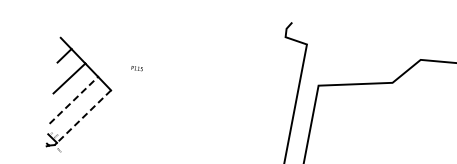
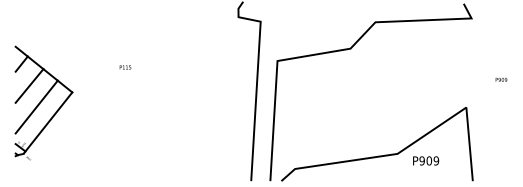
text: (137, 68) -> (125, 67), moved
line: (73, 100) -> (36, 107), dashed -> solid
line: (83, 116) -> (48, 121), dashed -> solid

